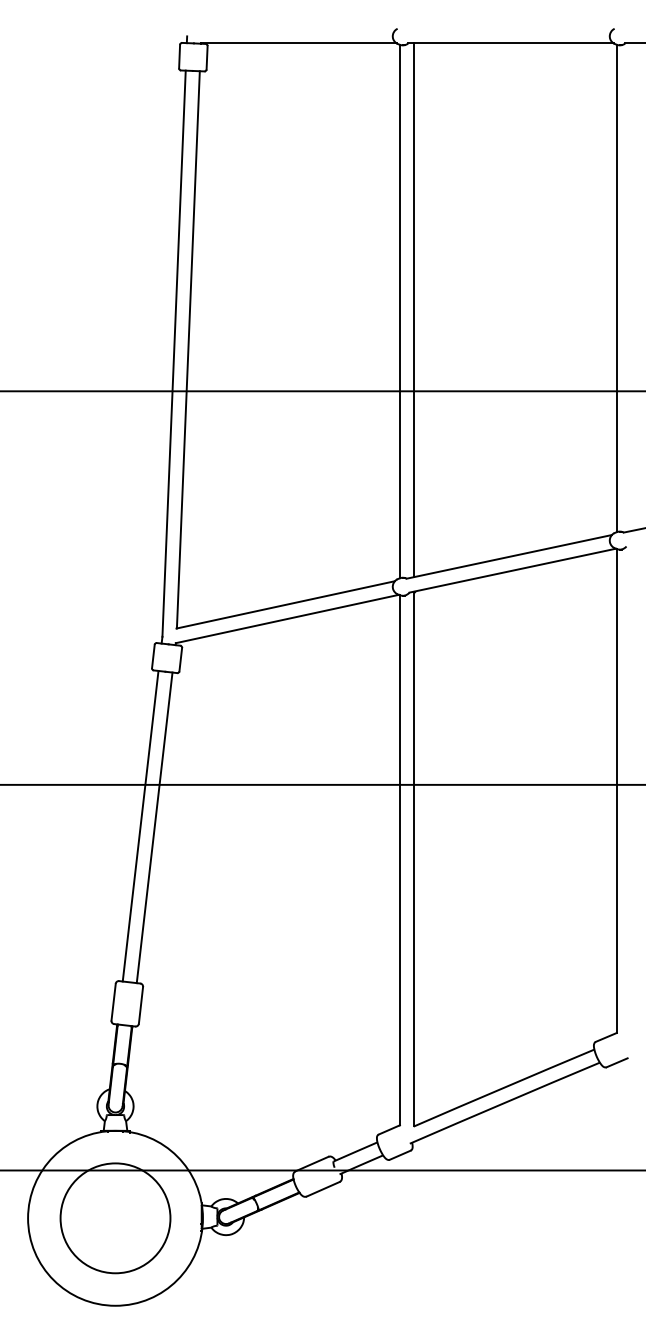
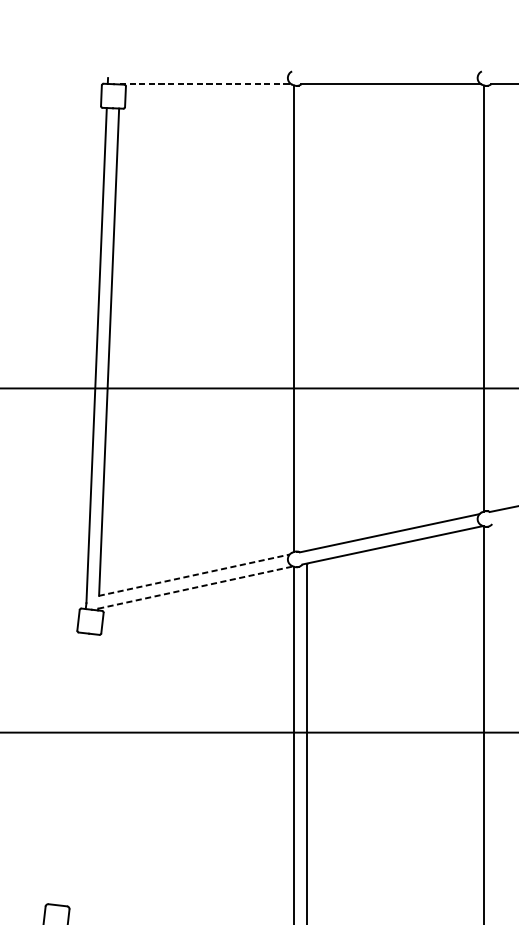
line: (299, 43) -> (206, 84), solid -> dashed
line: (414, 310) -> (306, 317), removed
line: (285, 604) -> (194, 574), solid -> dashed
line: (287, 618) -> (195, 587), solid -> dashed
line: (140, 825) -> (67, 768), removed
line: (154, 827) -> (79, 769), removed

